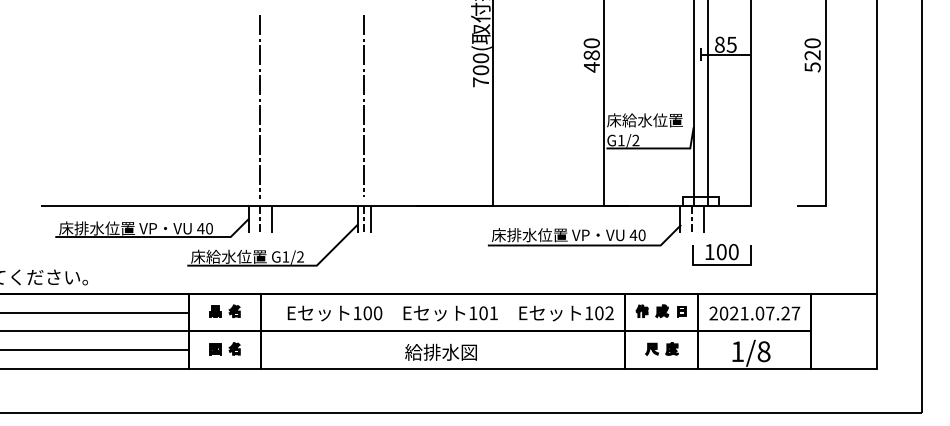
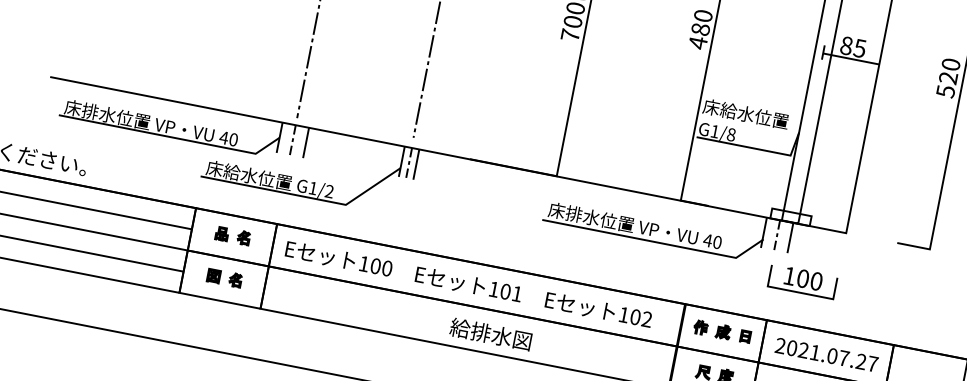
text: (635, 140) -> (730, 134), G1/2 -> G1/8
text: (450, 313) -> (468, 284), moved
text: (440, 351) -> (490, 333), moved

